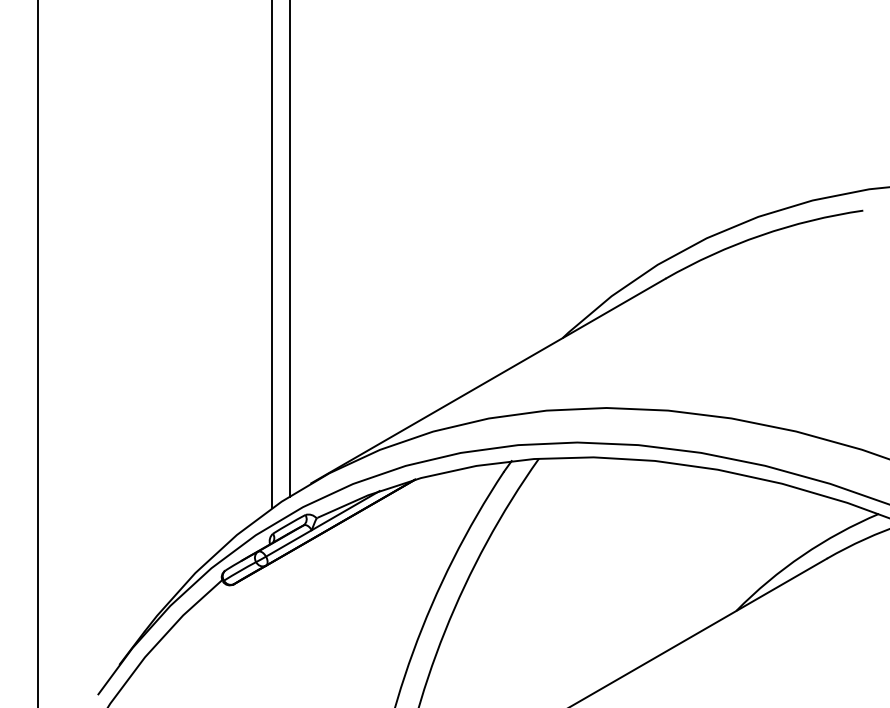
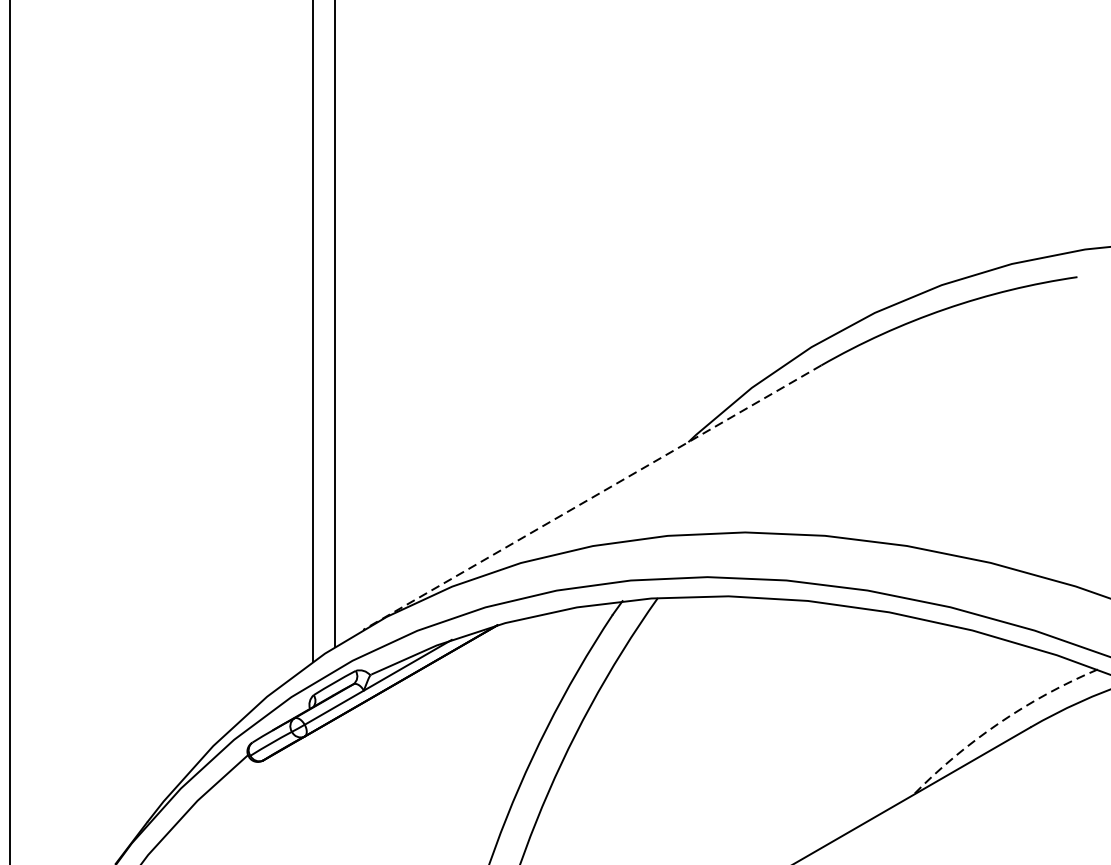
line: (487, 381) -> (591, 498), solid -> dashed
arc: (802, 555) -> (998, 723), solid -> dashed

